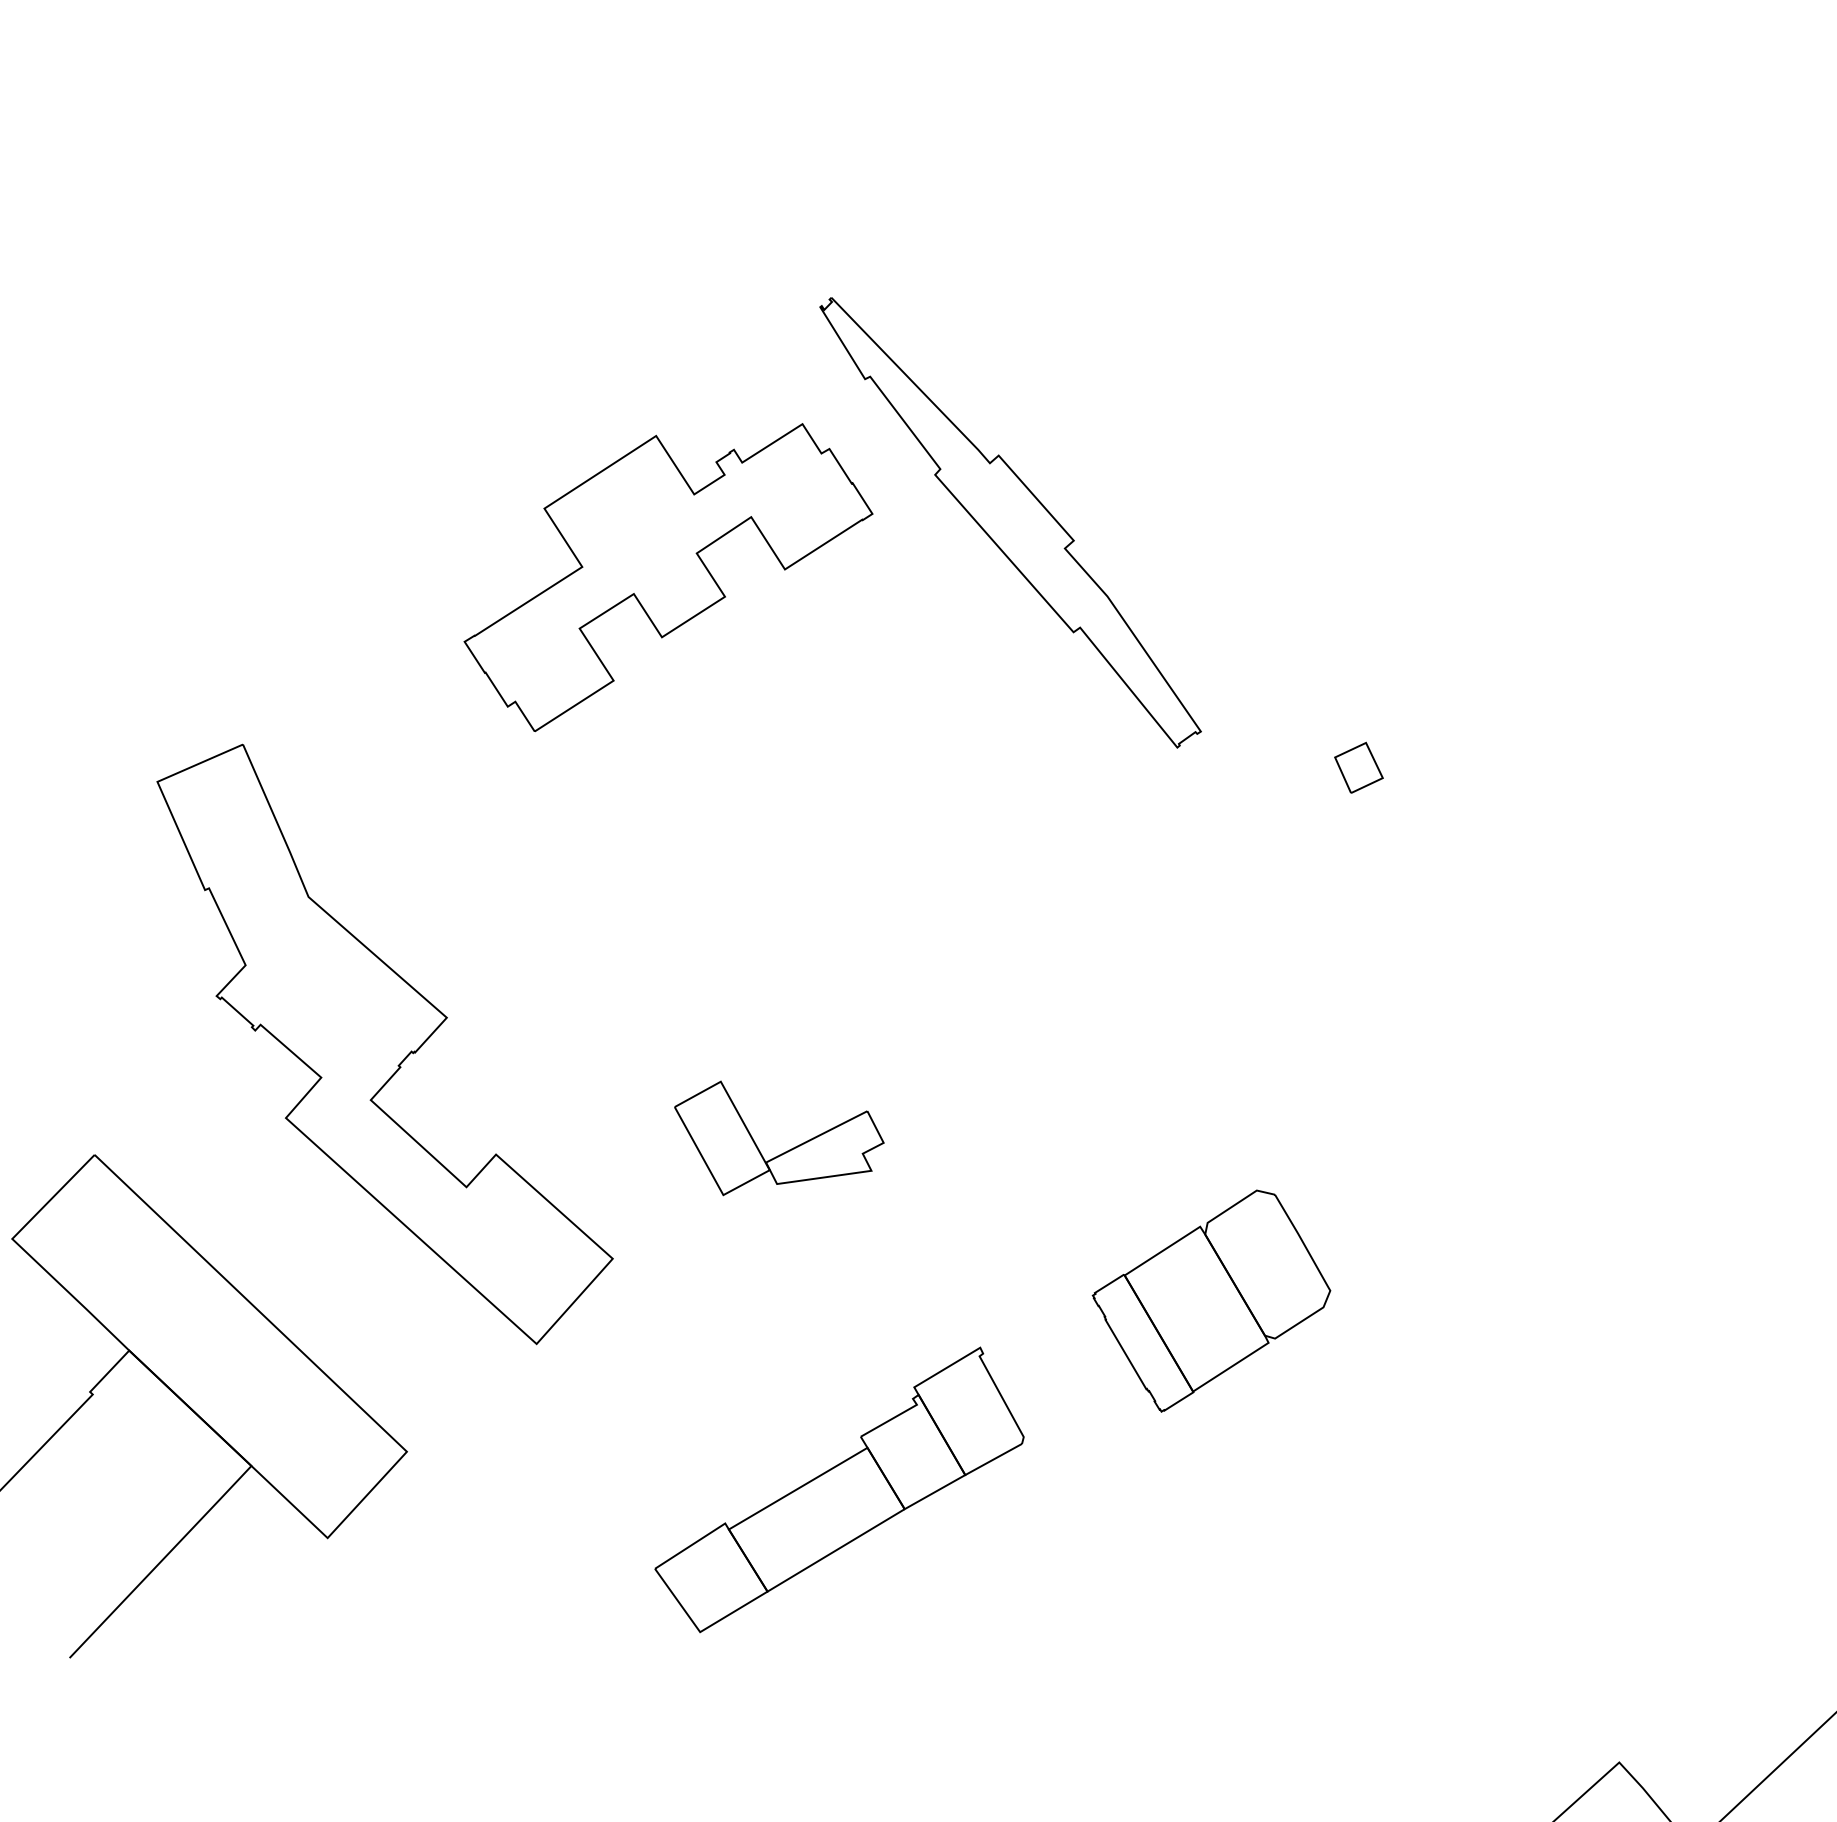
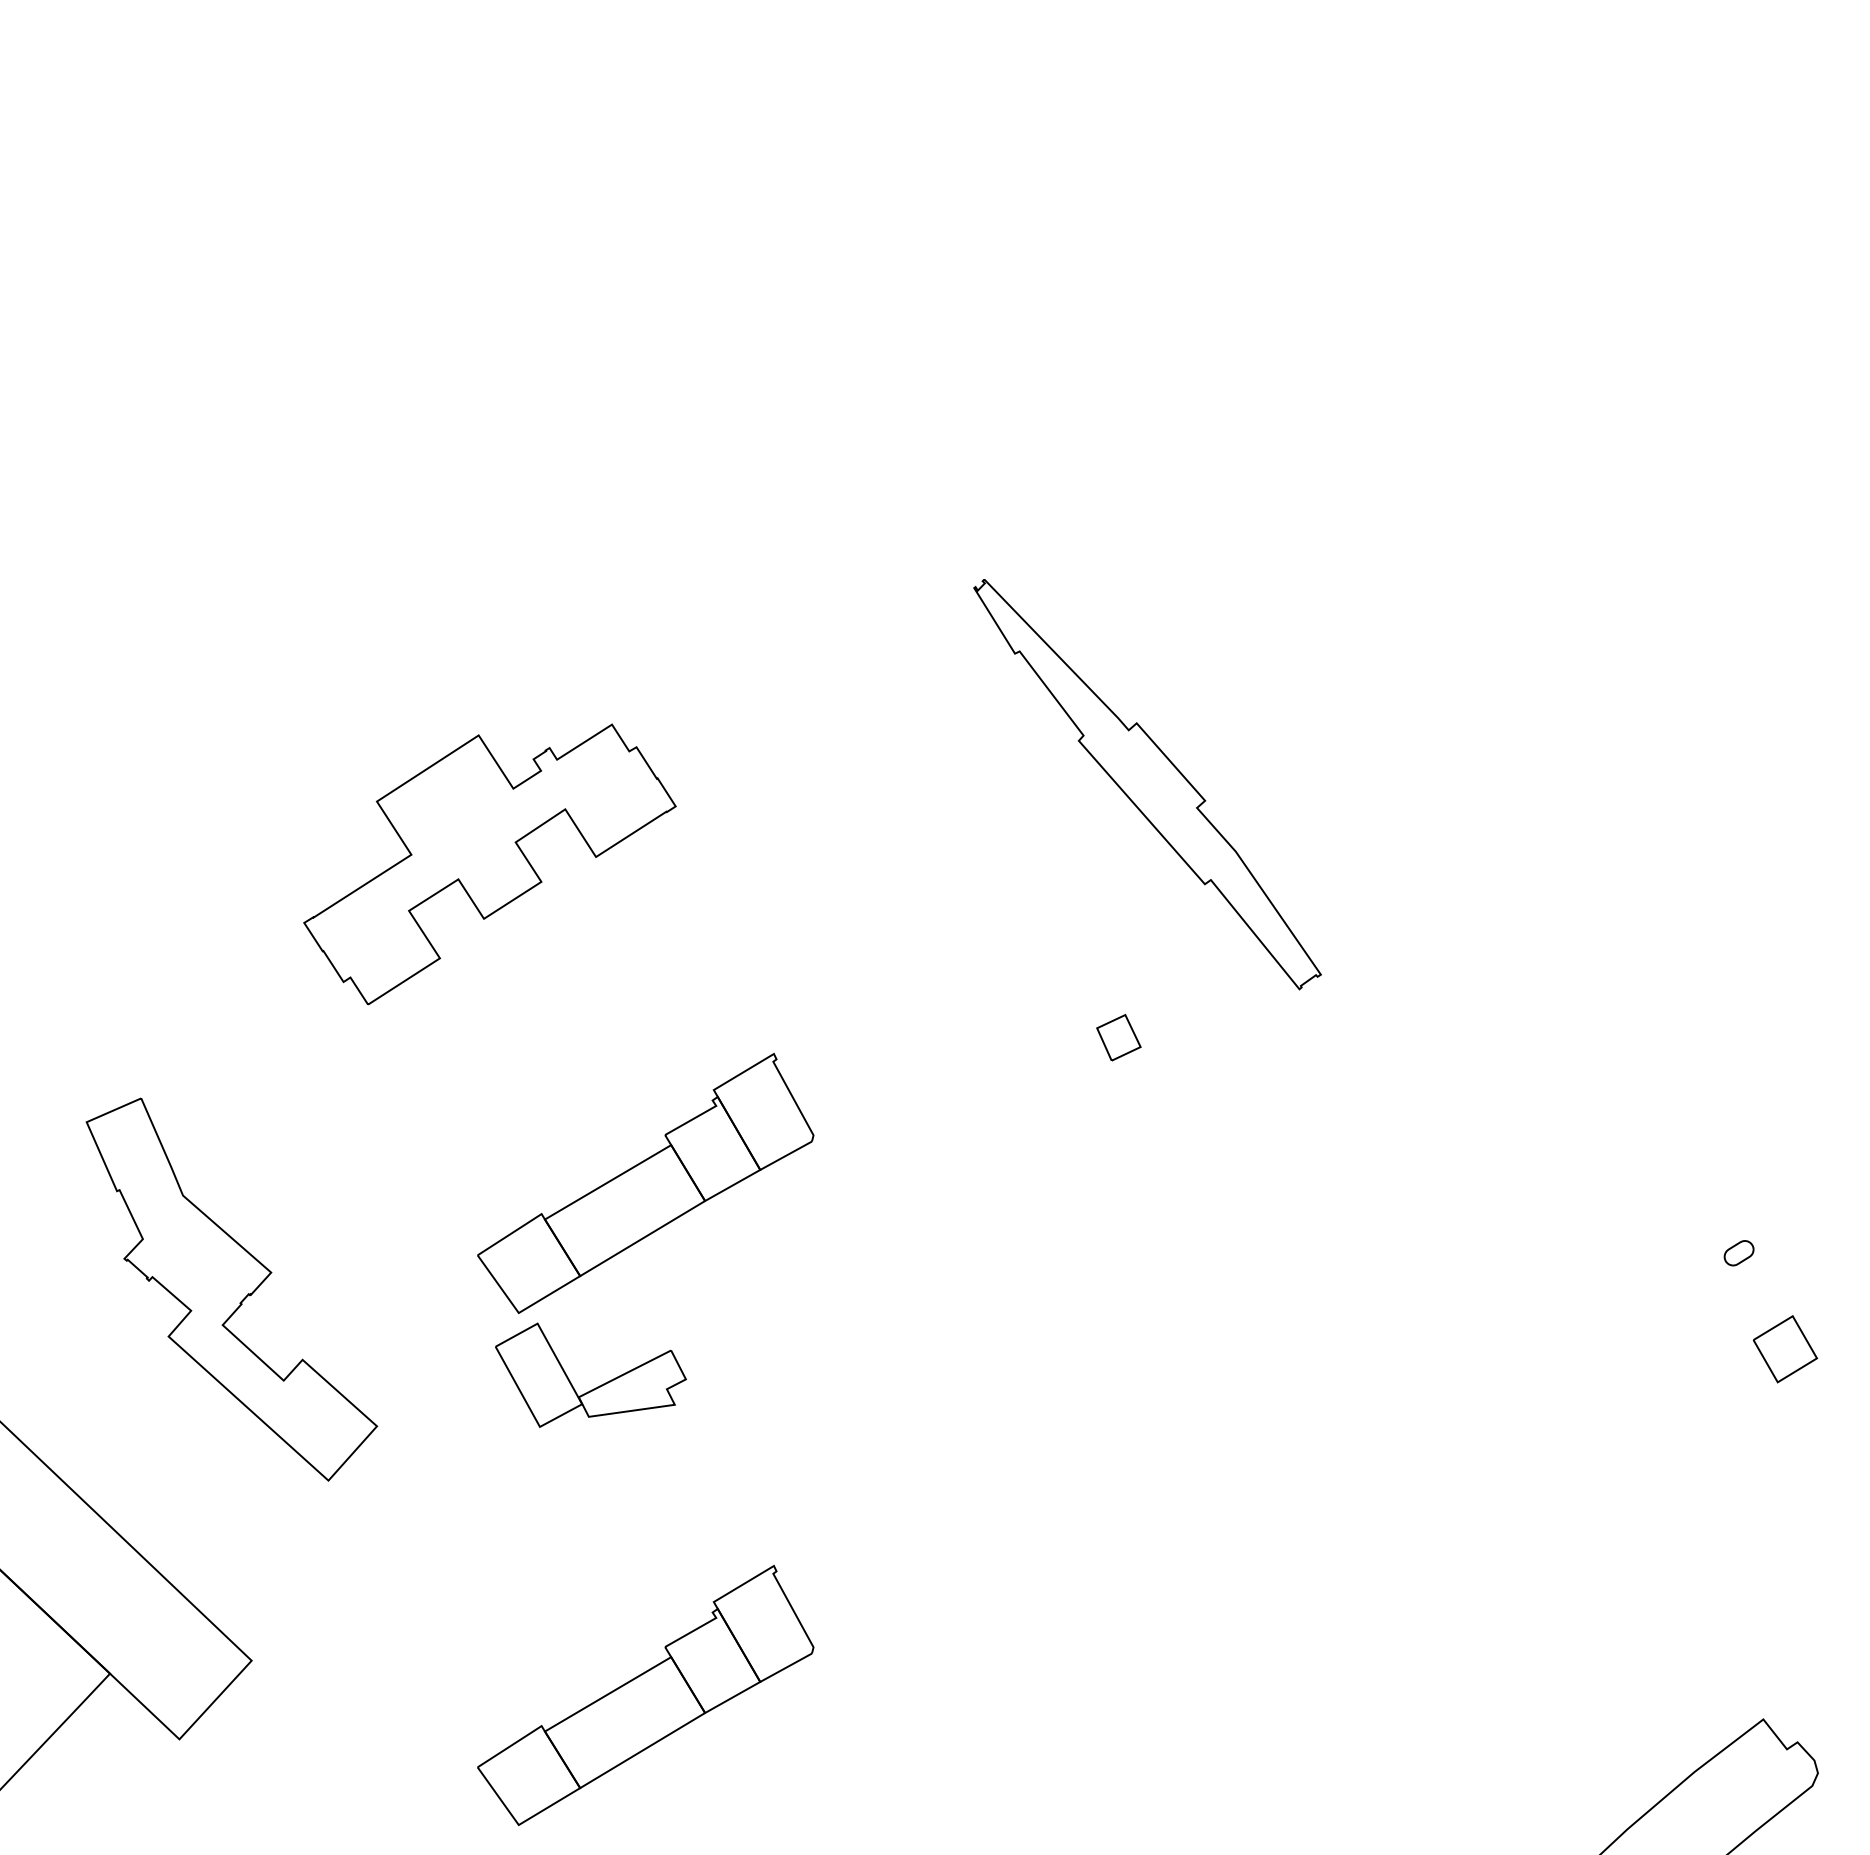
part: (1010, 522) -> (1147, 784), moved
part: (839, 927) -> (645, 1183), added
part: (384, 1044) -> (231, 1289), size x0.7
part: (1211, 1301) -> (984, 1523), removed

